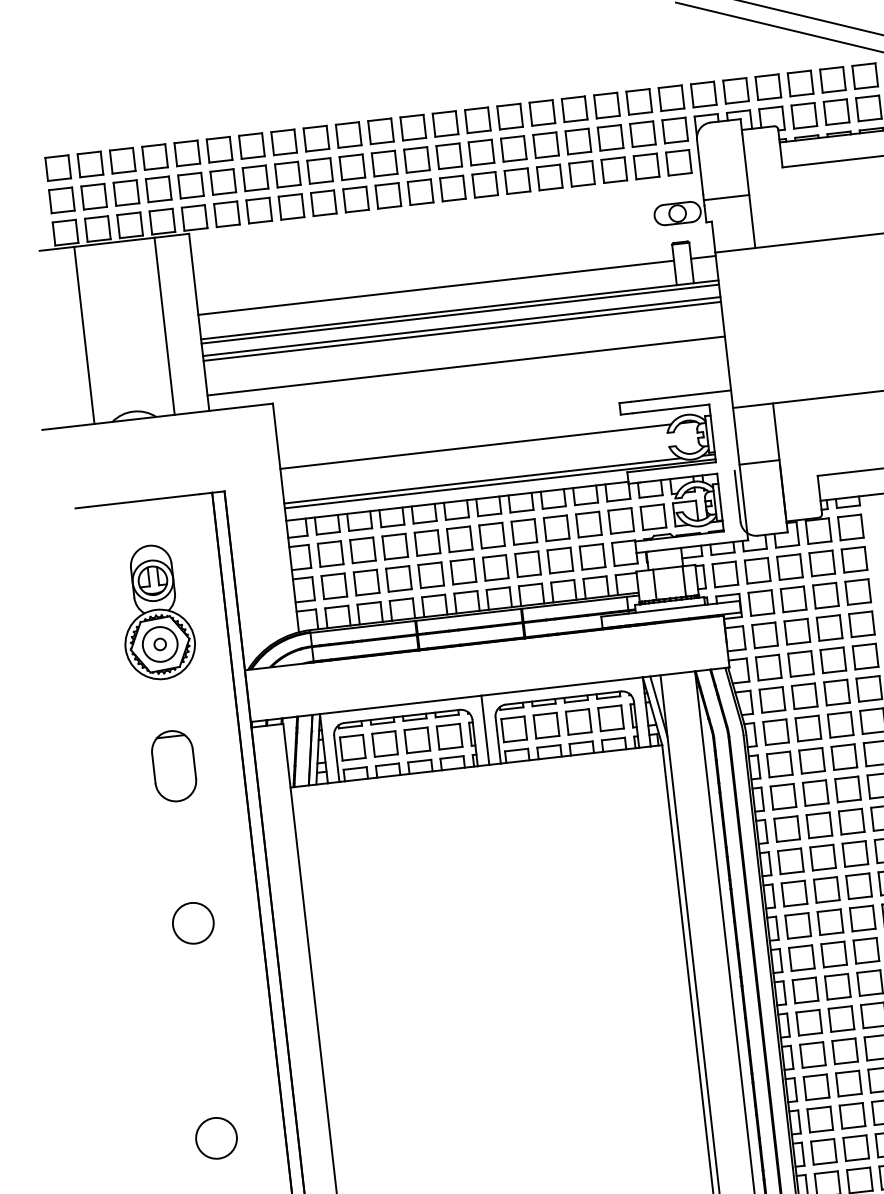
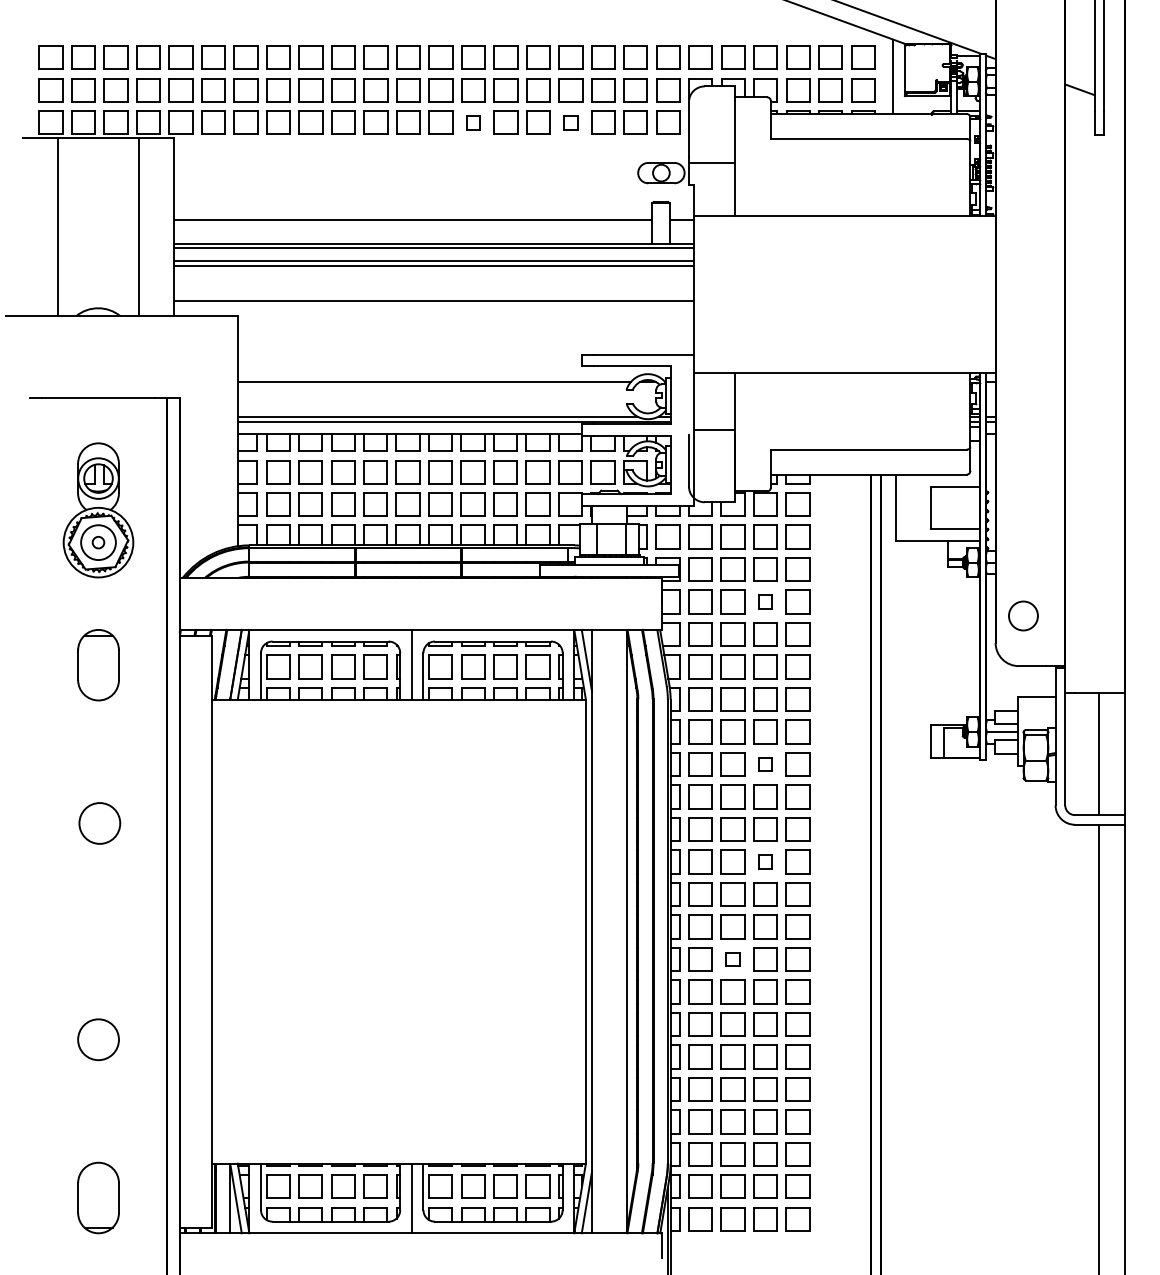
part: (581, 173) -> (570, 122), size x0.6
part: (485, 184) -> (473, 122), size x0.6
part: (829, 627) -> (765, 601), size x0.6
part: (848, 789) -> (765, 764), size x0.6
part: (859, 885) -> (765, 861), size x0.6
part: (837, 986) -> (732, 959), size x0.6

